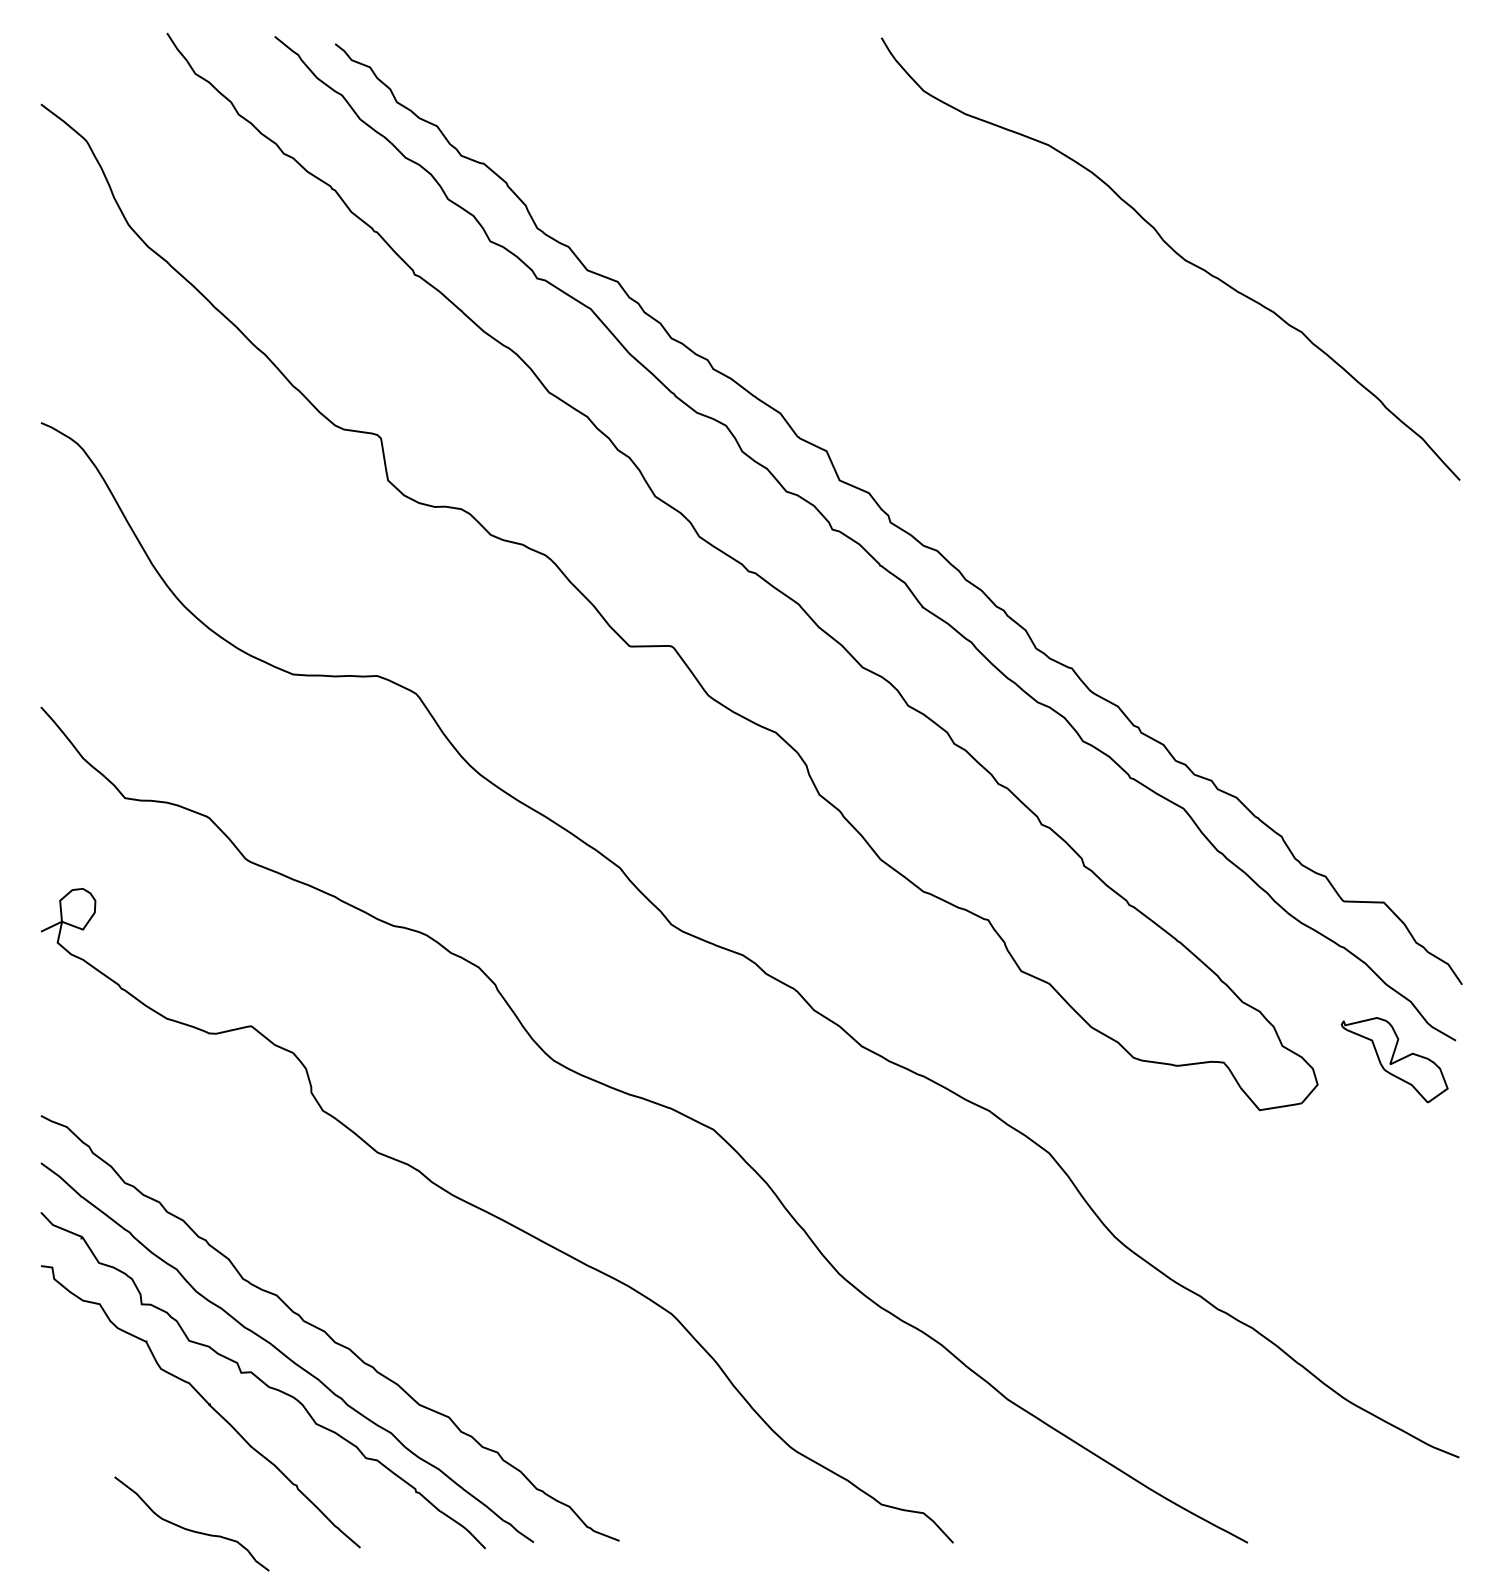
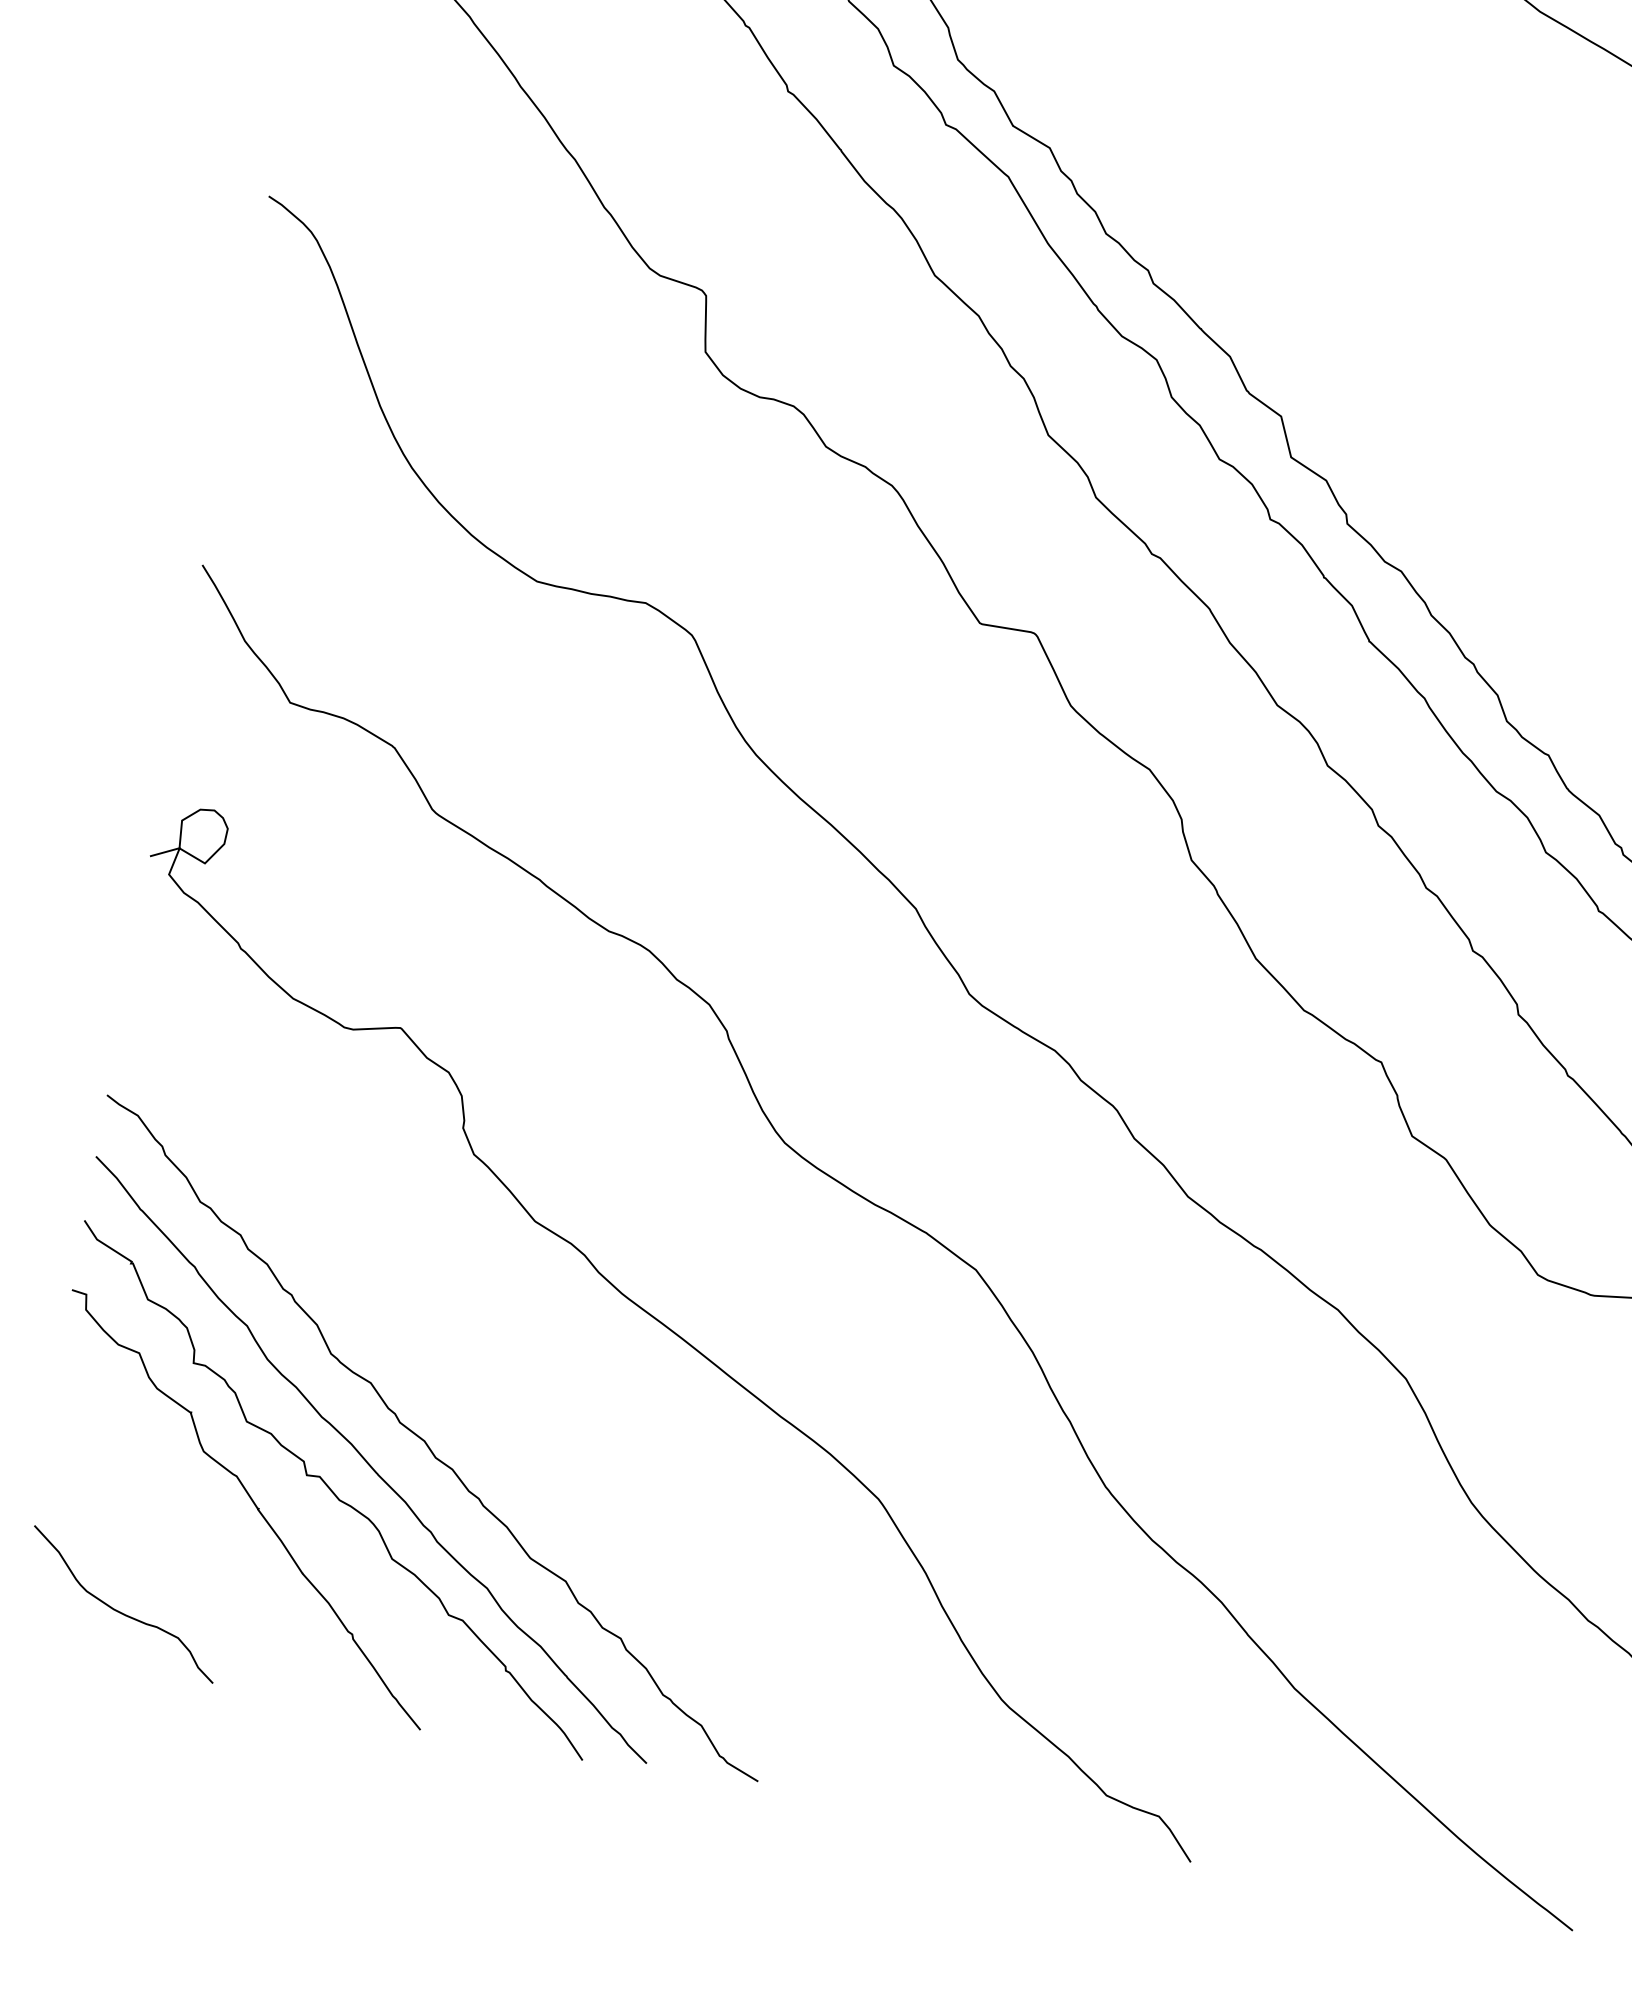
curve: (191, 1529) -> (121, 1611), moved

